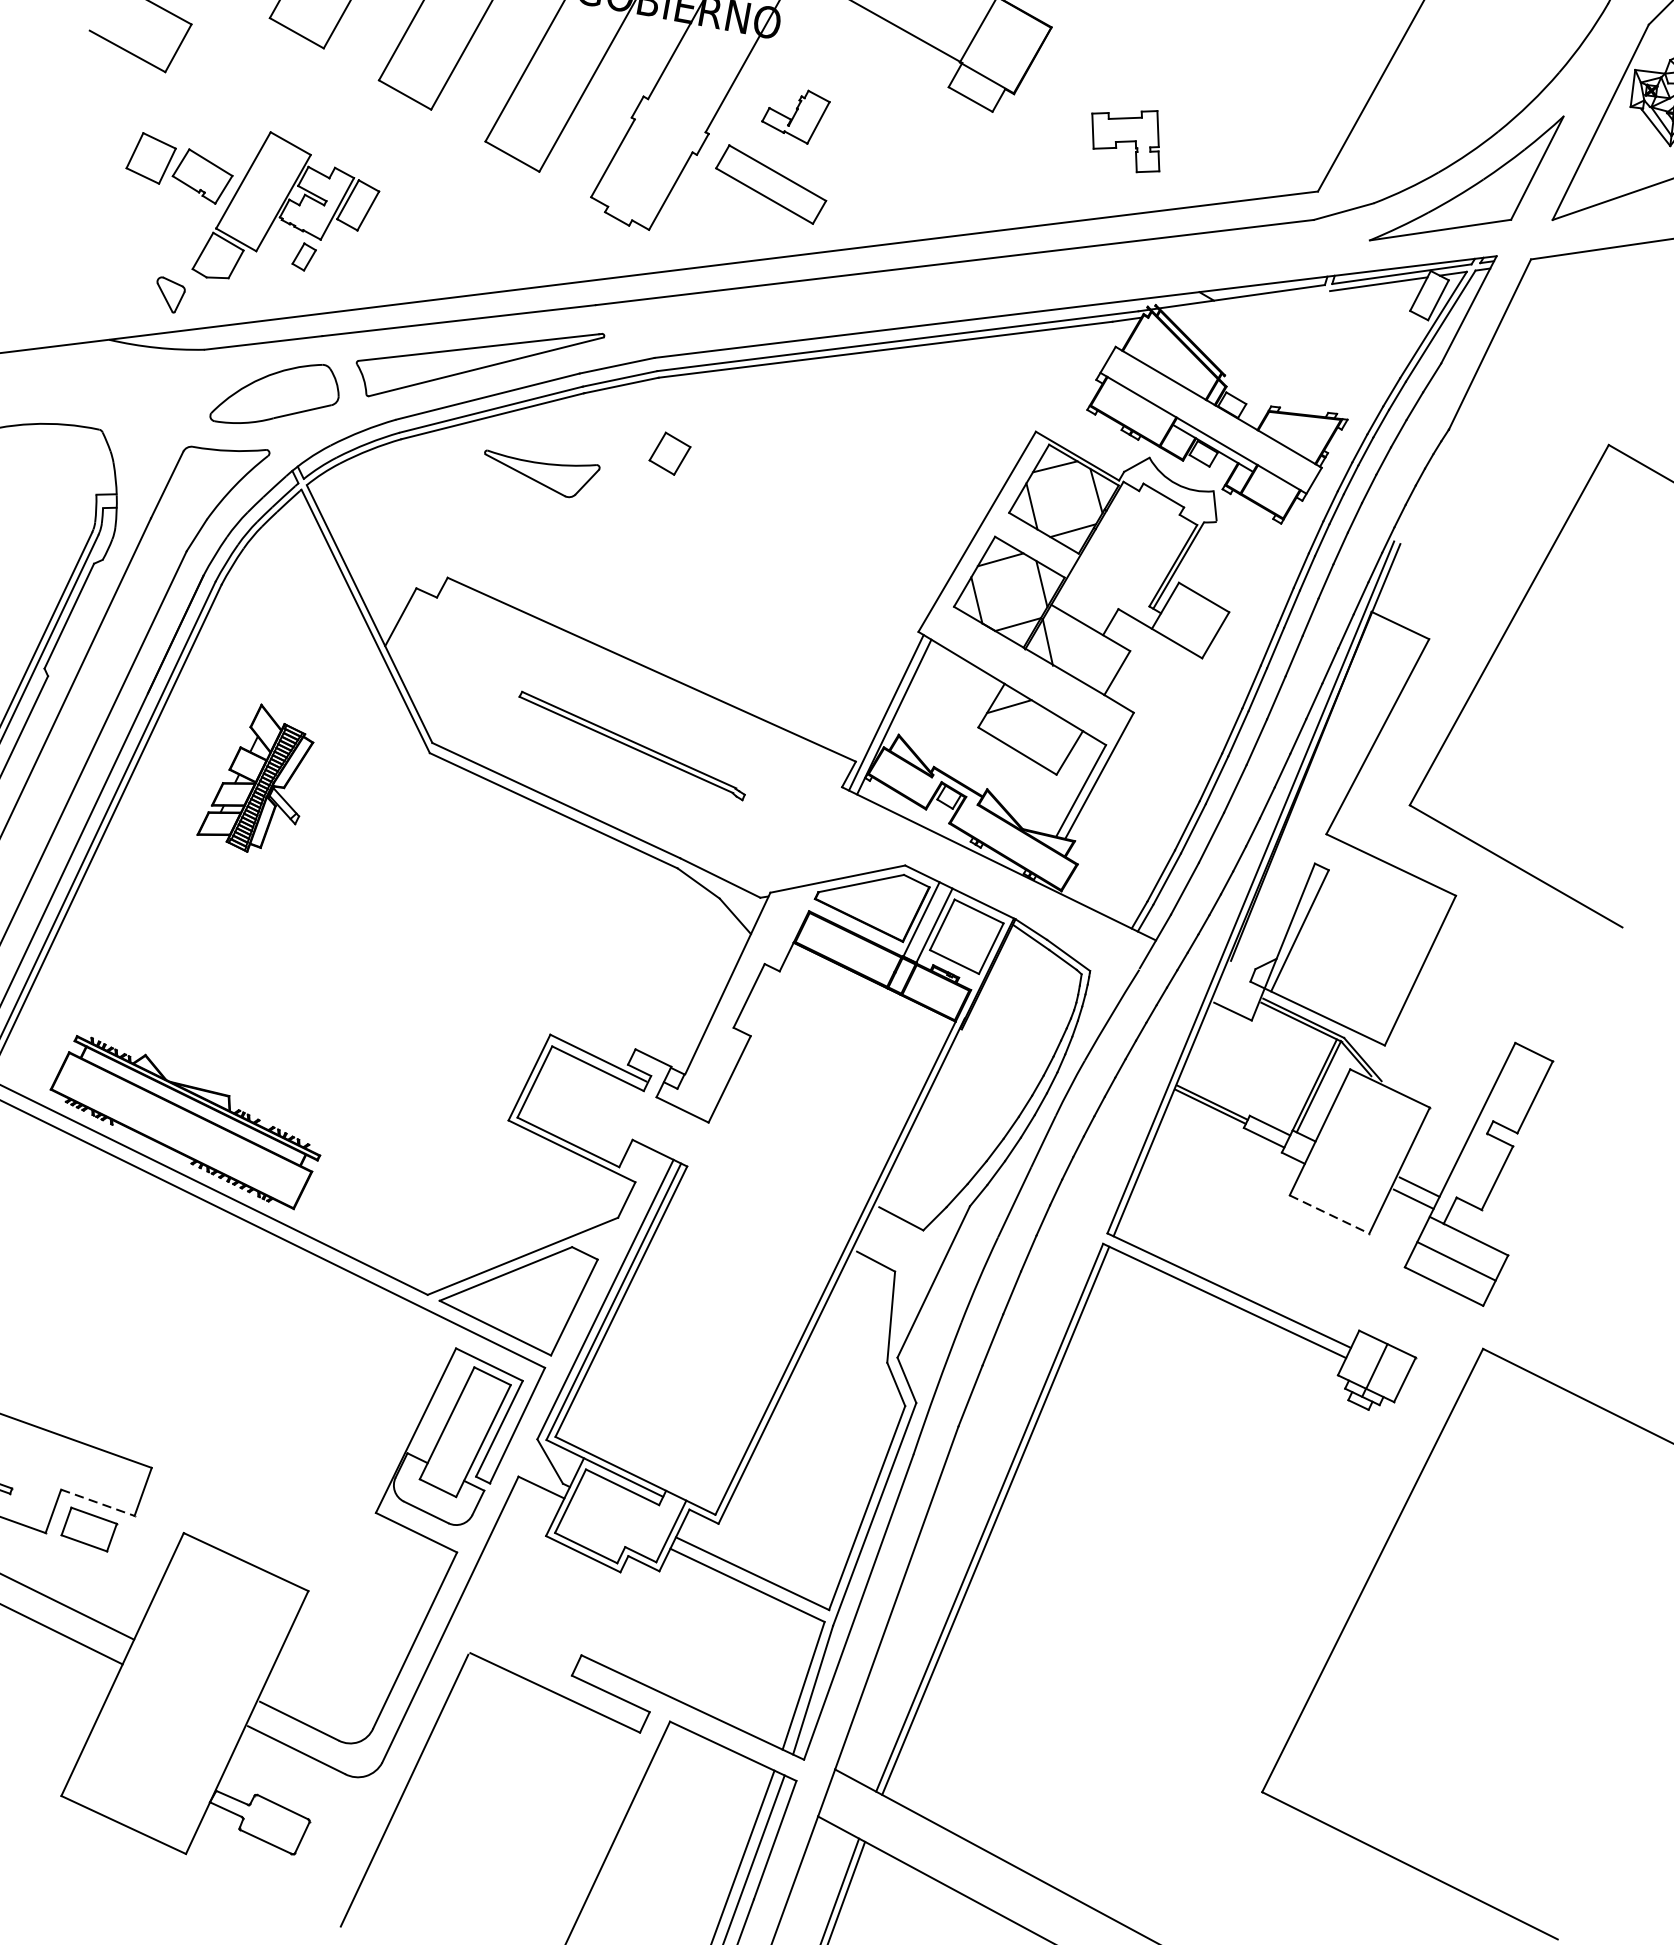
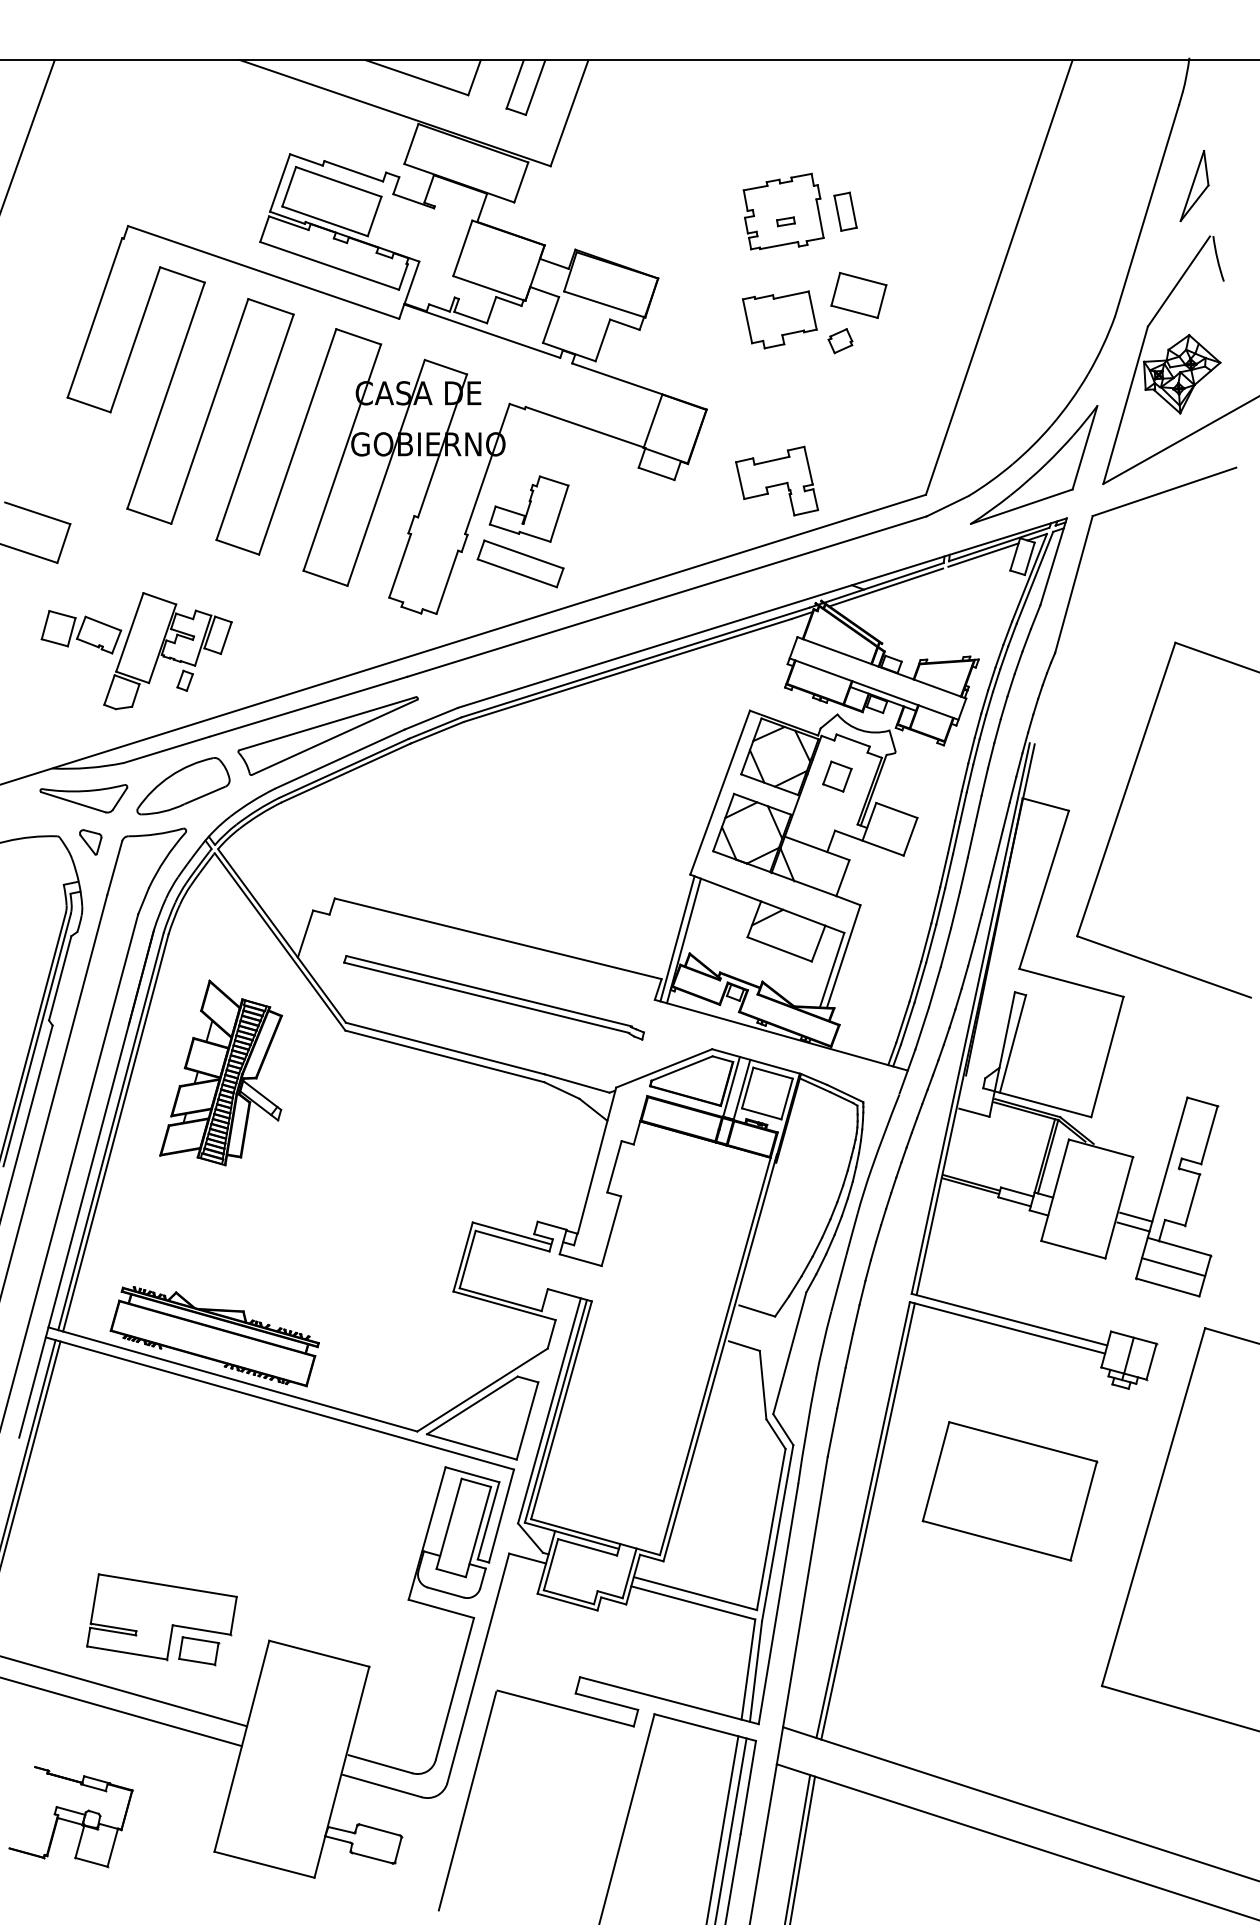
part: (794, 114) -> (528, 508), size x1.67
part: (1127, 137) -> (777, 480), size x1.43
part: (169, 295) -> (90, 842), moved
line: (1244, 303) -> (886, 587), added
part: (670, 453) -> (837, 776), moved
part: (539, 472) -> (83, 798), moved
part: (631, 745) -> (493, 997), size x1.67
part: (257, 778) -> (221, 1072), size x1.67
line: (1329, 1214) -> (1073, 1249), dashed -> solid
line: (98, 1503) -> (202, 1630), dashed -> solid
part: (1187, 1515) -> (1009, 1491), added

